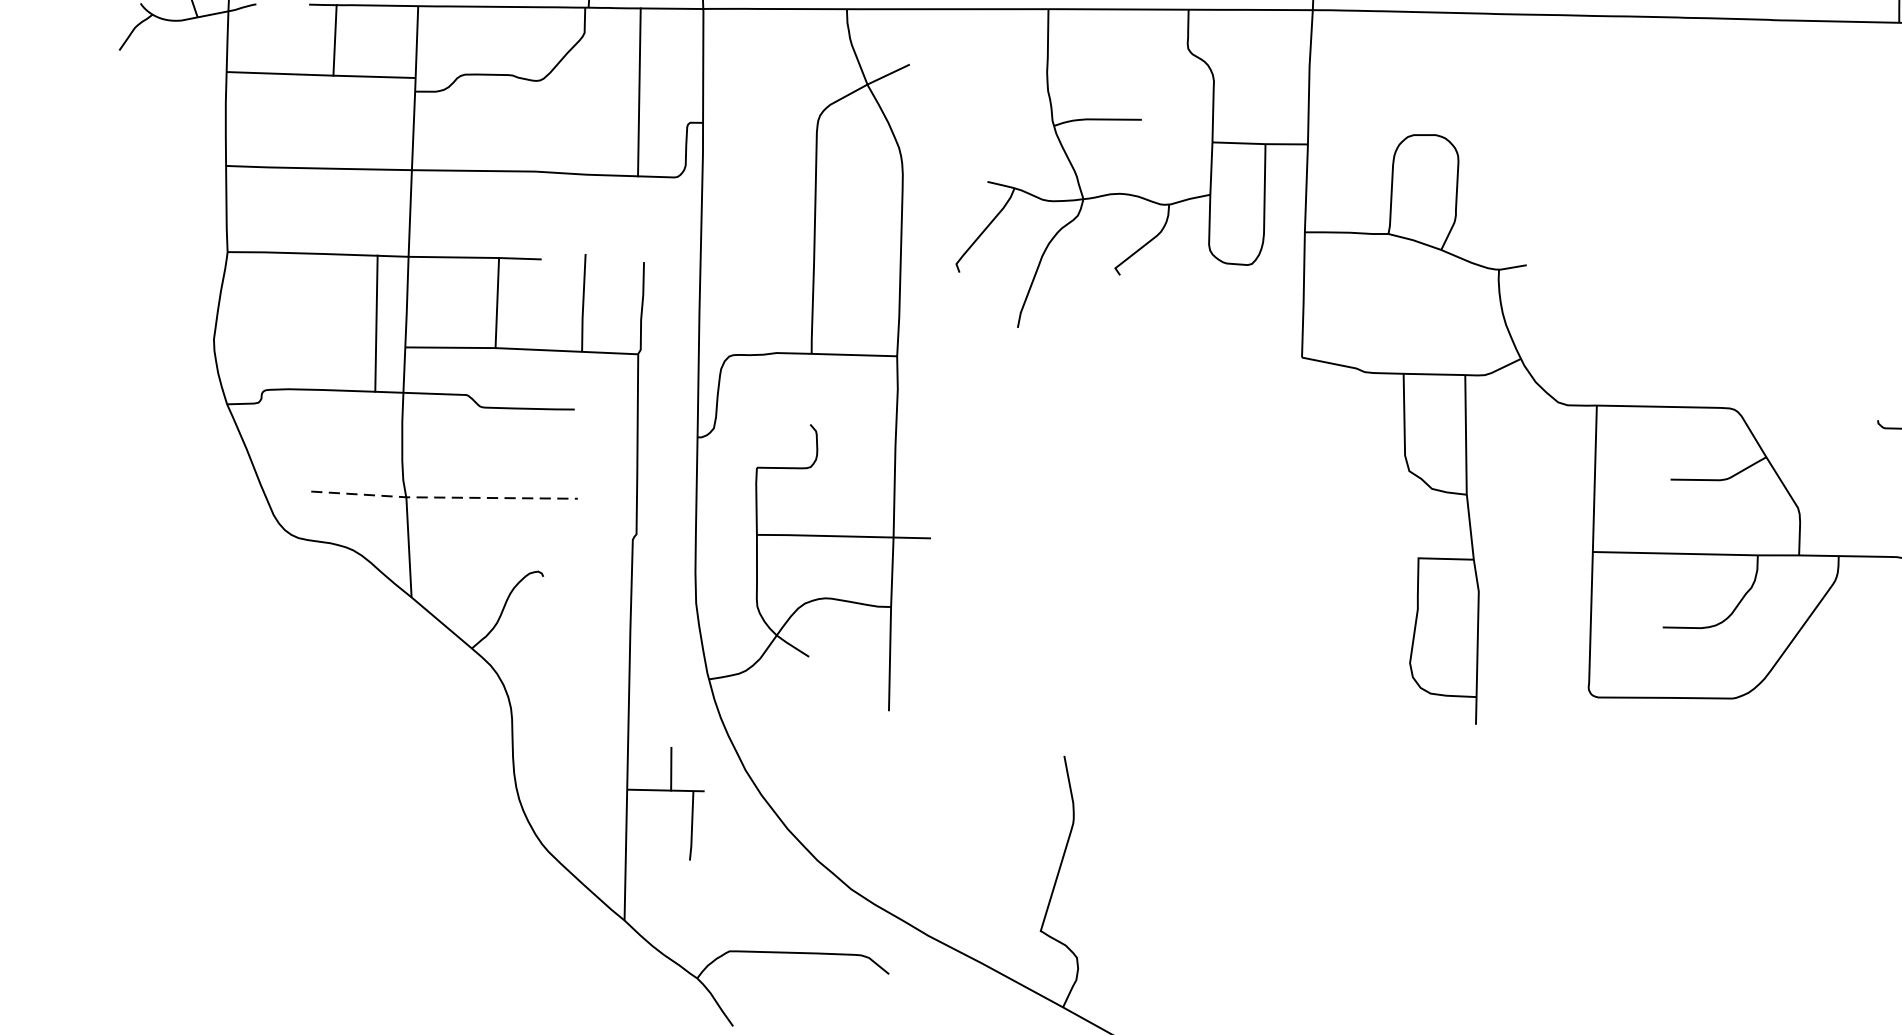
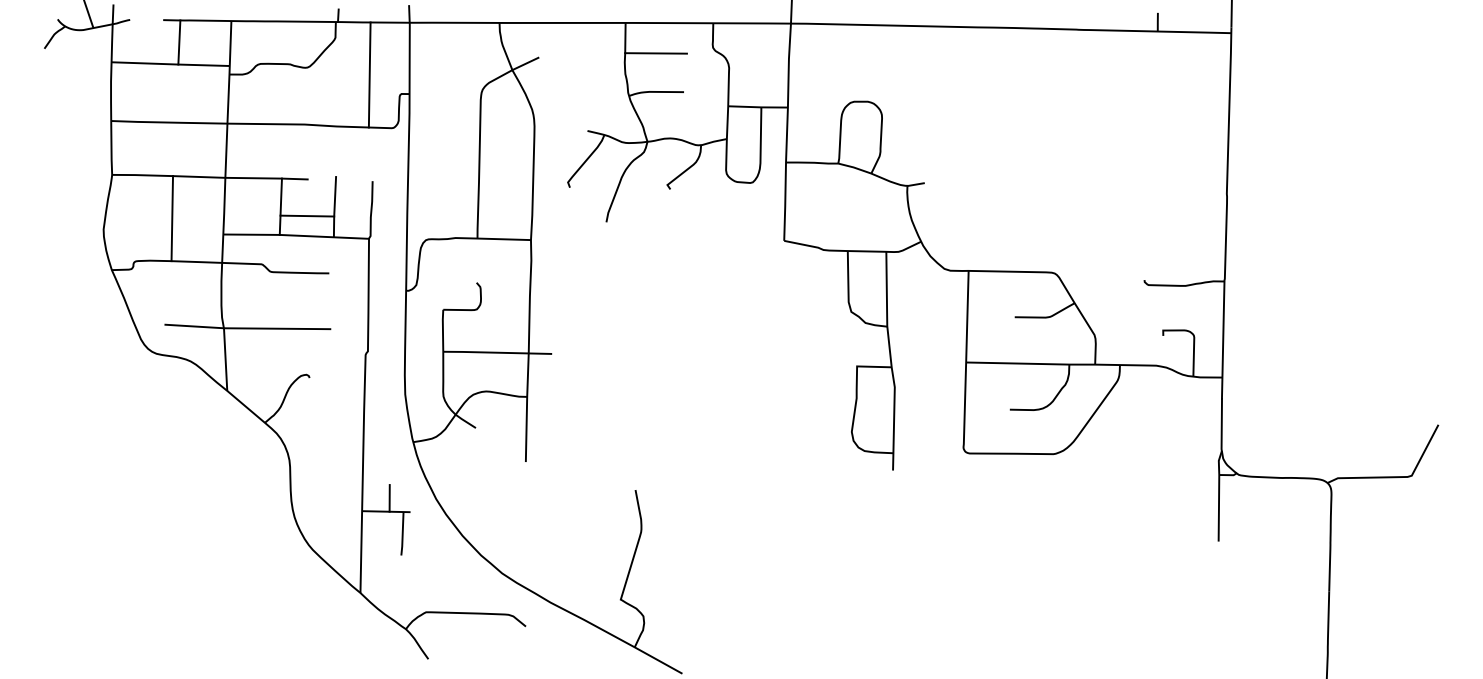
line: (1096, 58) -> (655, 53), added
line: (539, 317) -> (307, 215), added
line: (376, 323) -> (172, 218), moved
line: (443, 497) -> (247, 328), dashed -> solid

